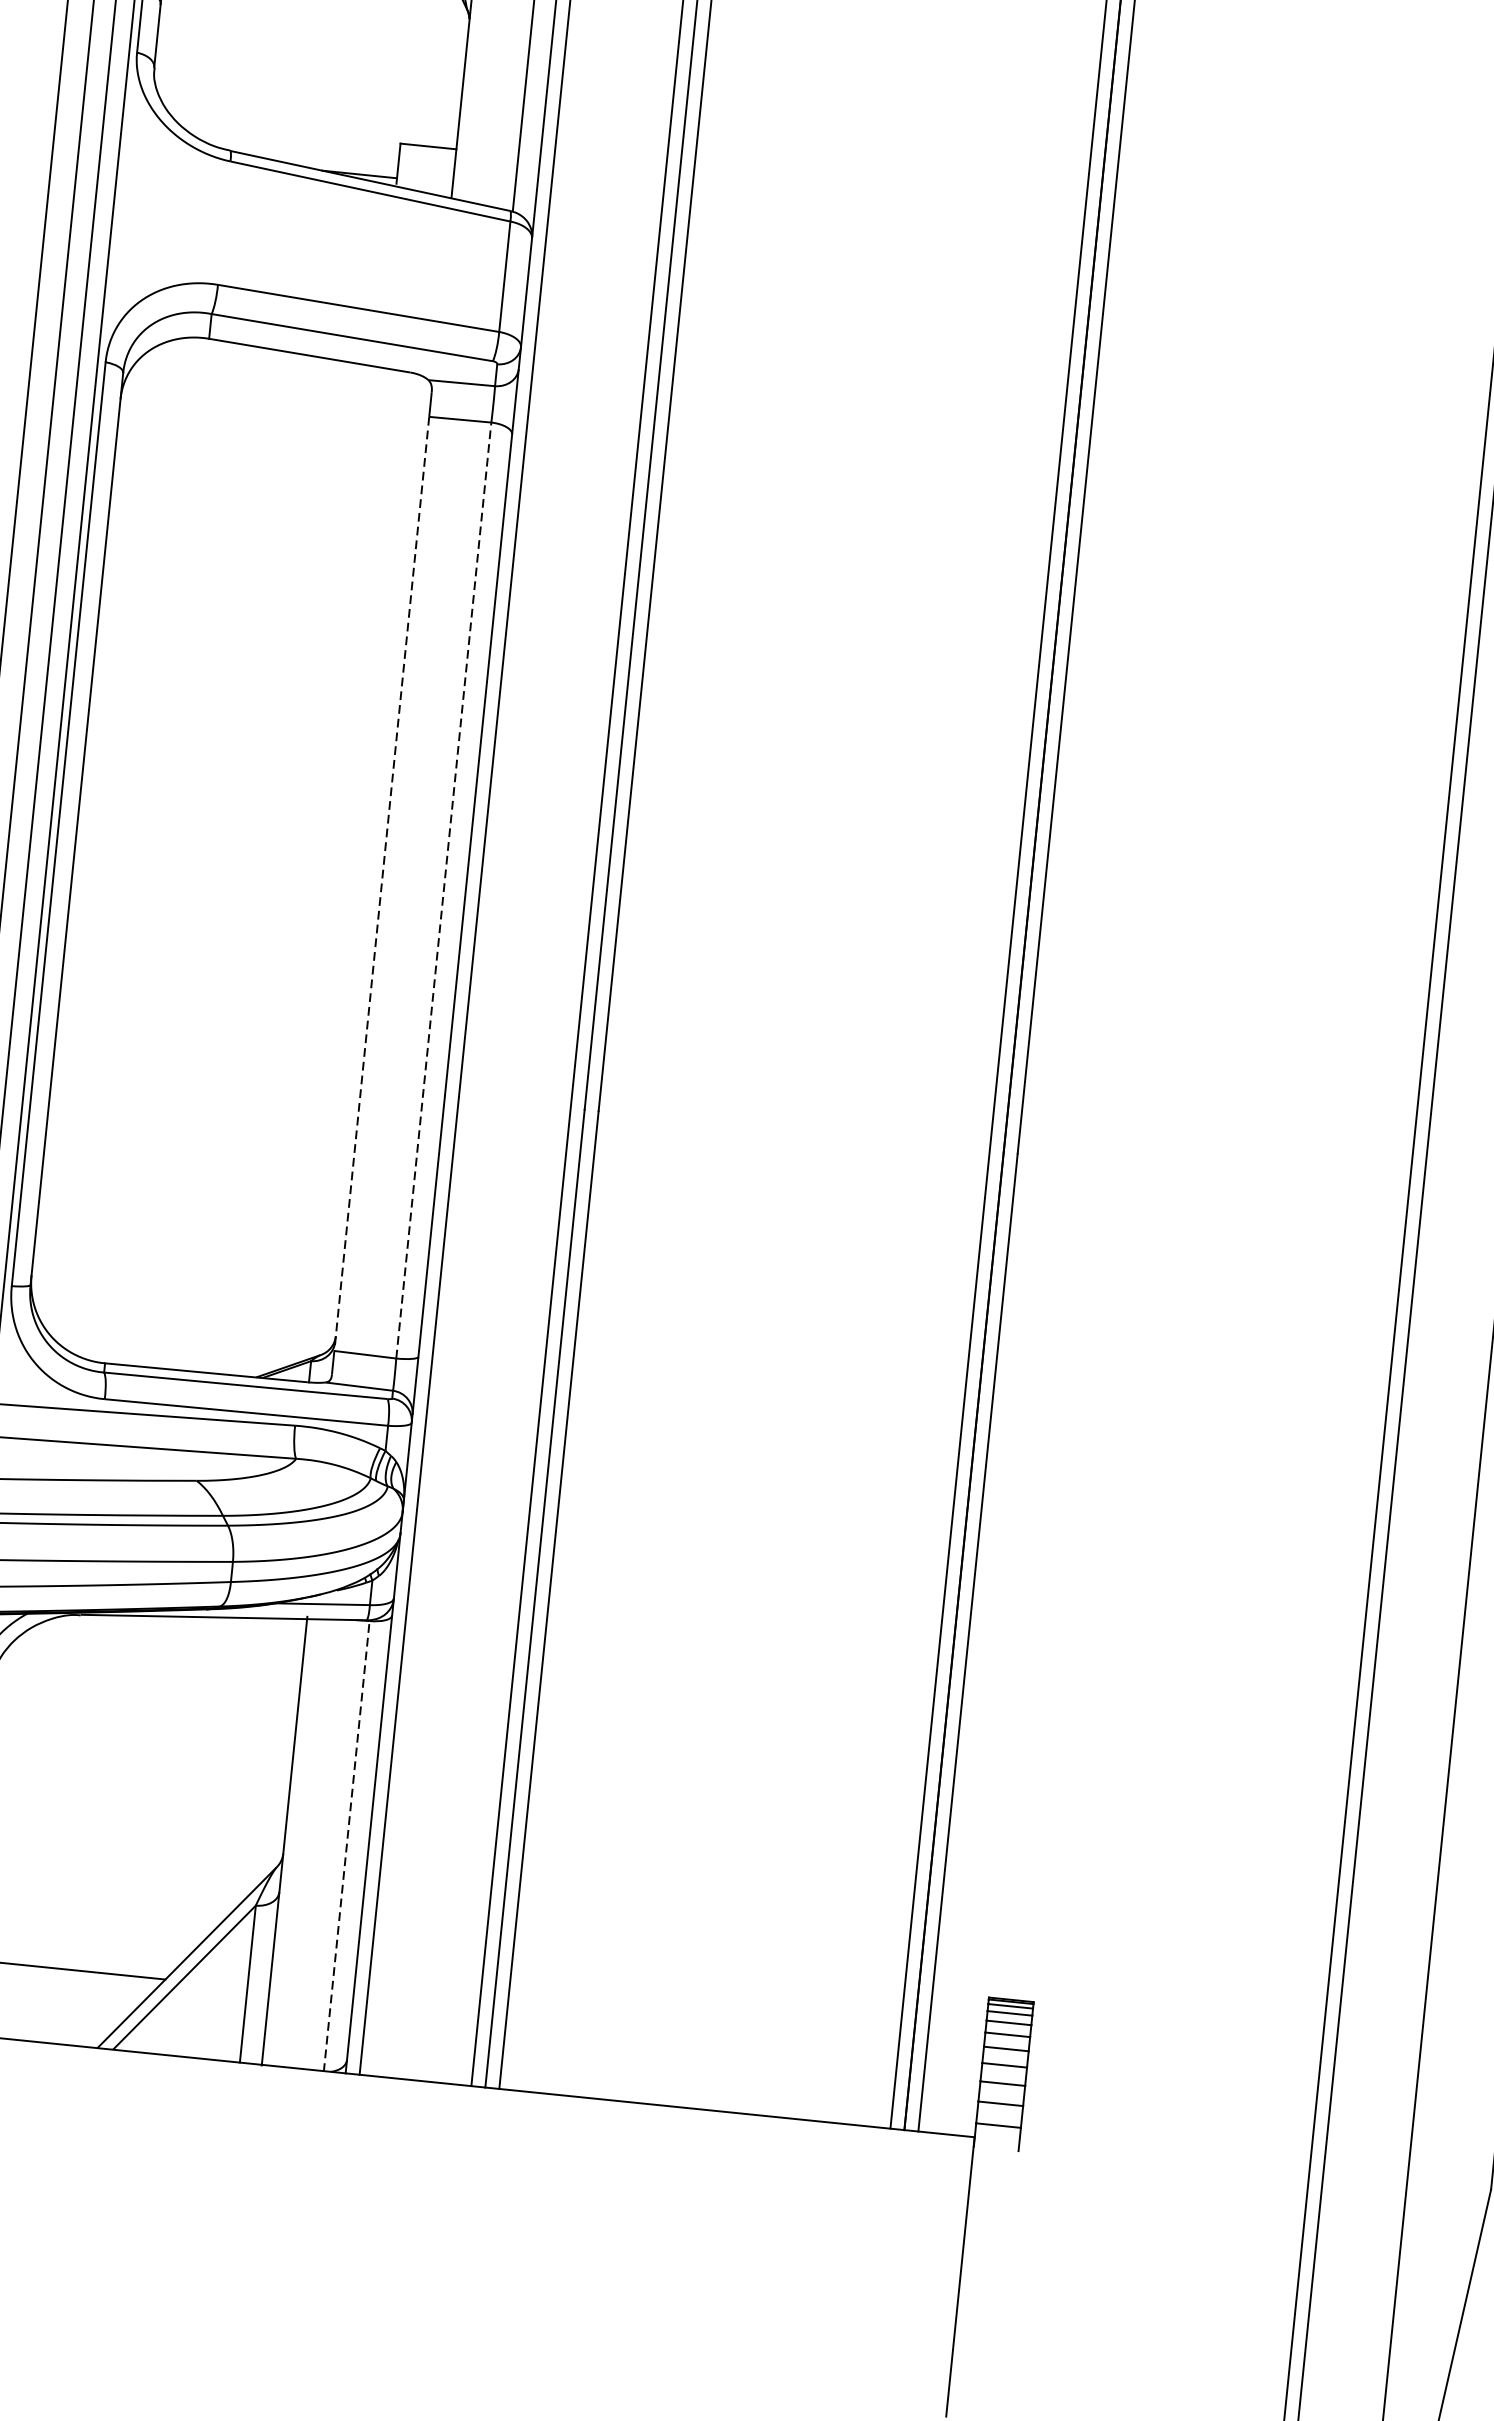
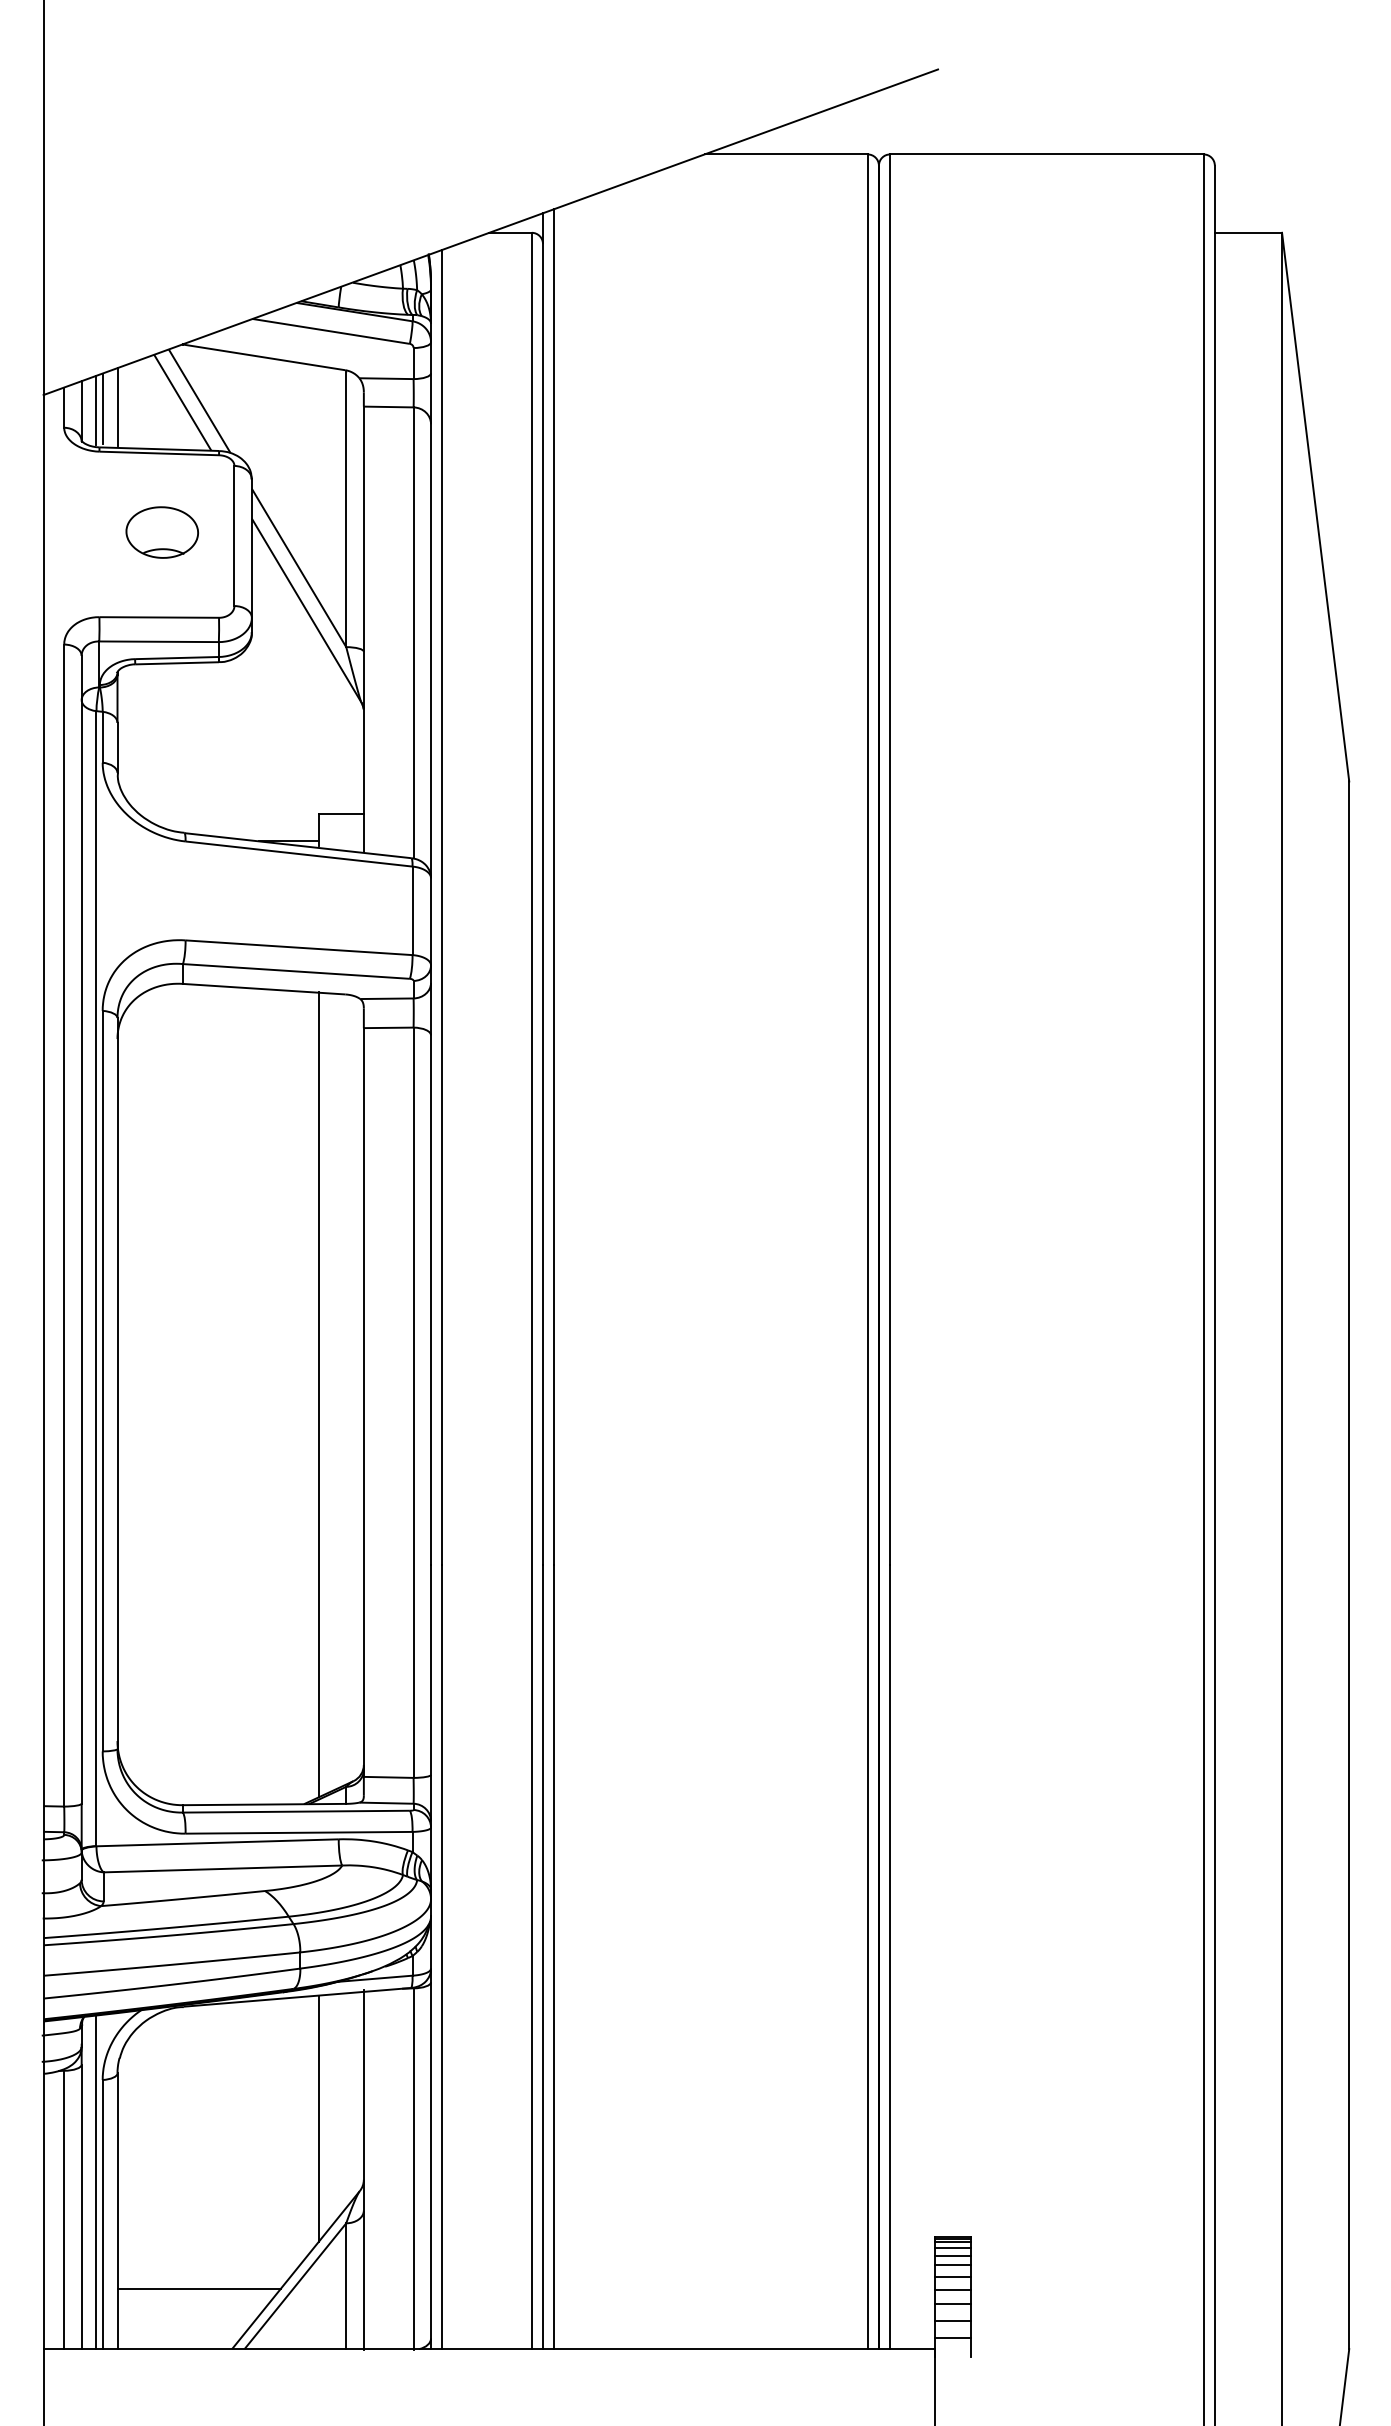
line: (327, 868) -> (319, 1394), added
line: (381, 885) -> (363, 1403), dashed -> solid
line: (443, 890) -> (413, 1402), dashed -> solid
line: (235, 1771) -> (319, 2118), added
line: (346, 1847) -> (413, 2169), dashed -> solid

